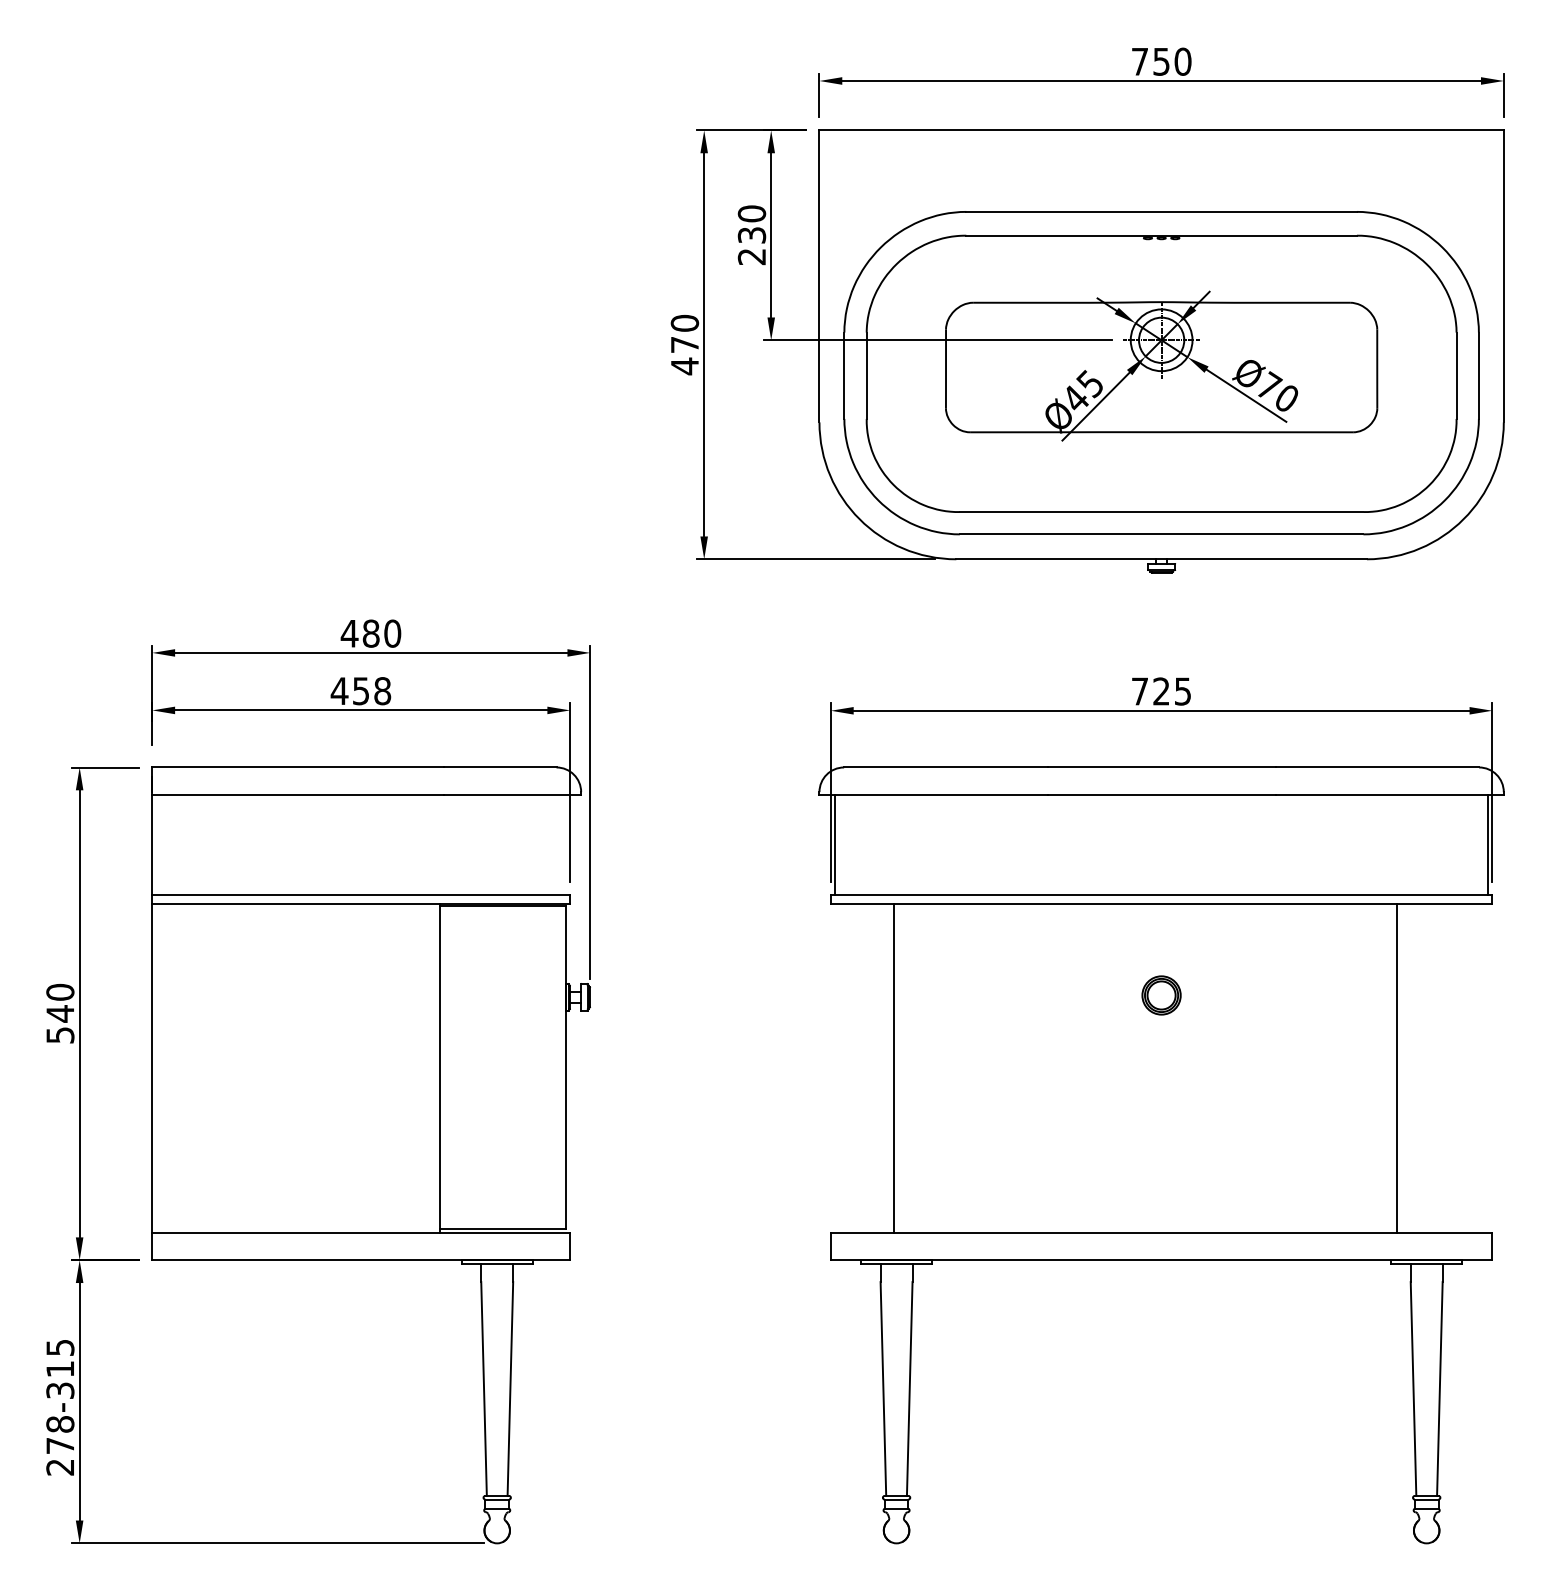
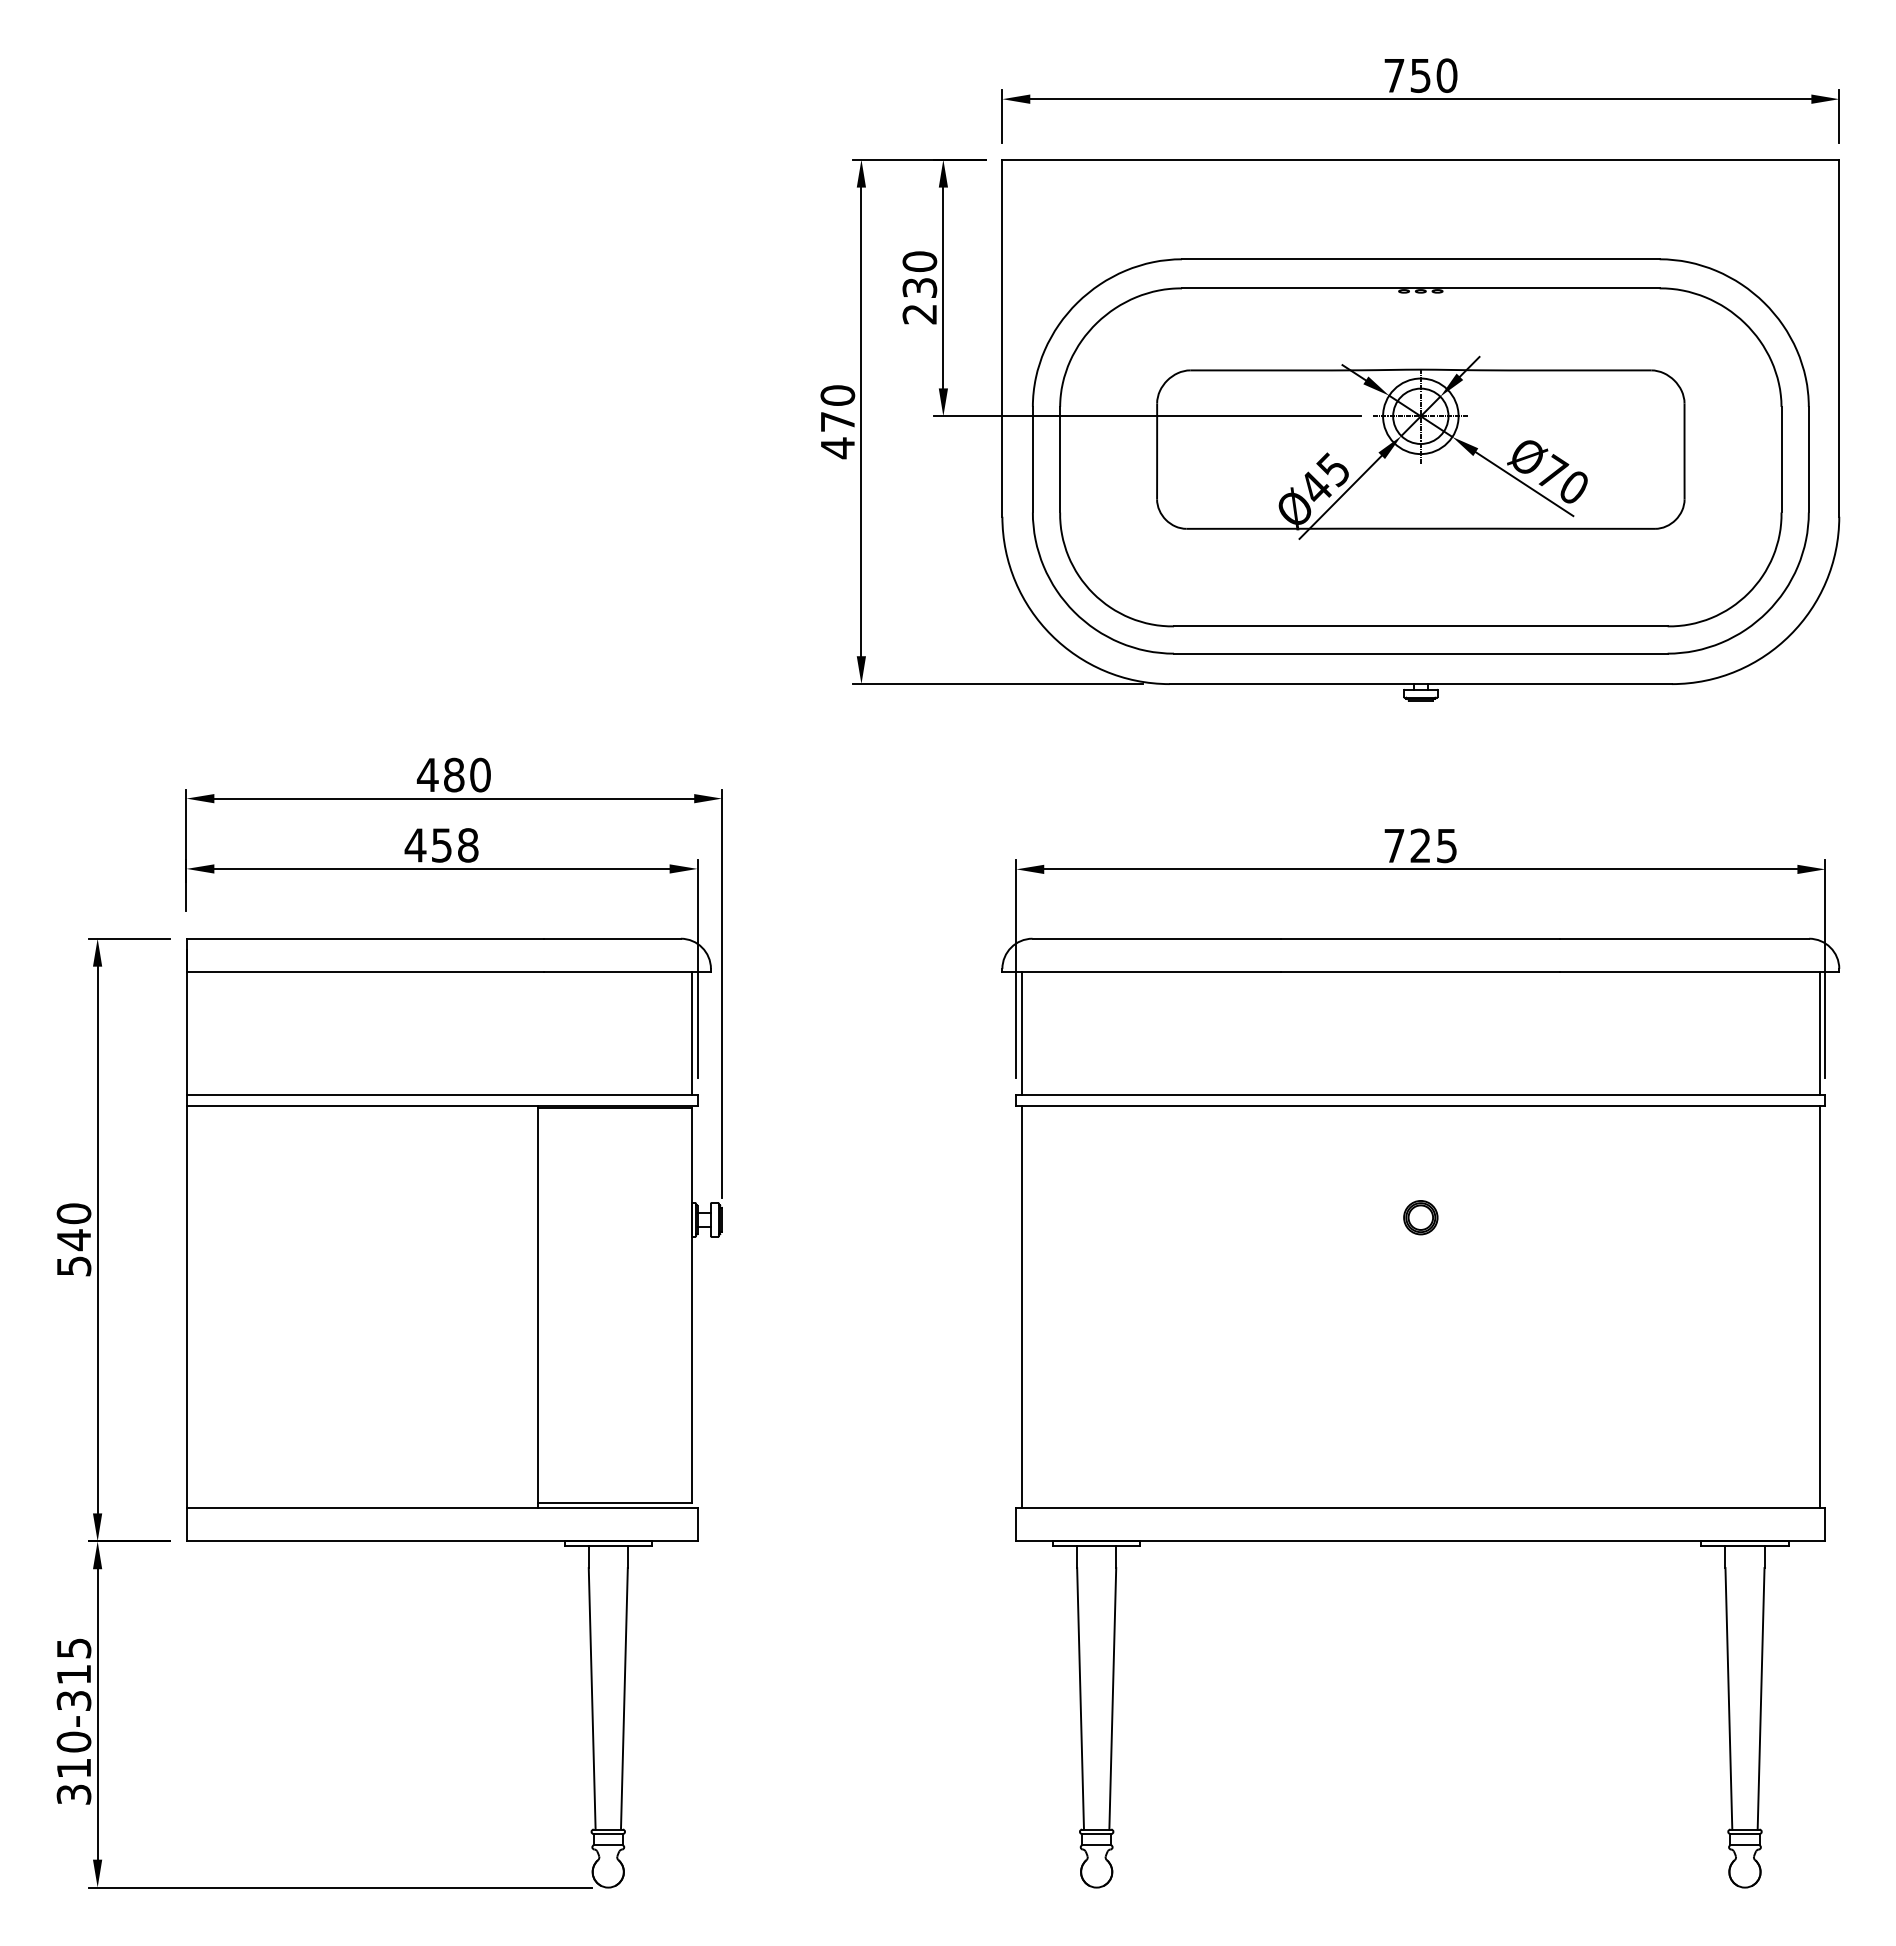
line: (565, 844) -> (691, 1033), added
part: (1161, 995) -> (1420, 1217), size x0.71
line: (893, 1068) -> (1021, 1306), moved
line: (1396, 1068) -> (1819, 1306), moved
text: (60, 1445) -> (74, 1767), 278-315 -> 310-315

